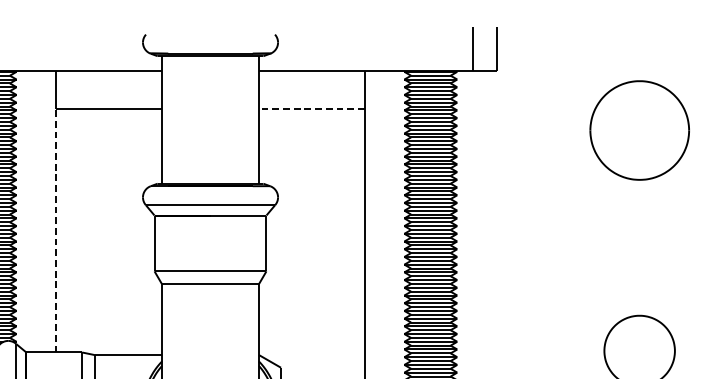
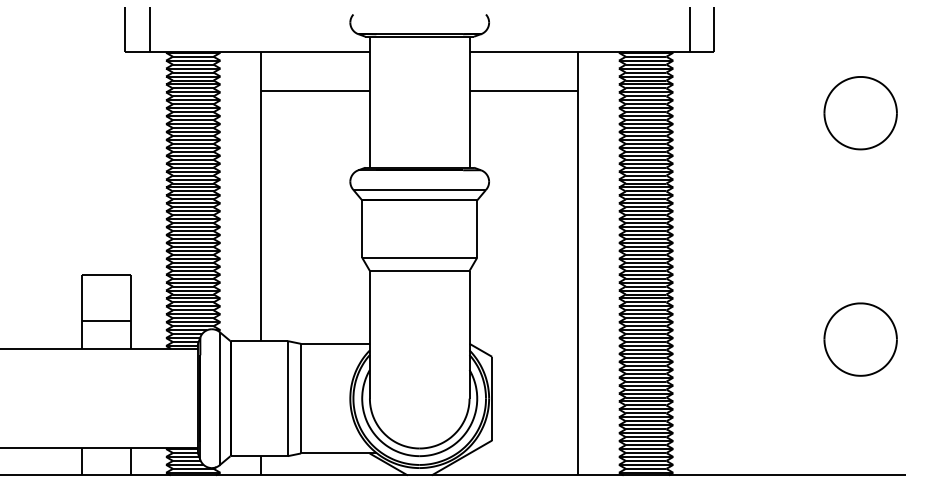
line: (311, 108) -> (523, 90), dashed -> solid
part: (639, 130) -> (860, 113), size x0.71
line: (56, 230) -> (261, 215), dashed -> solid

